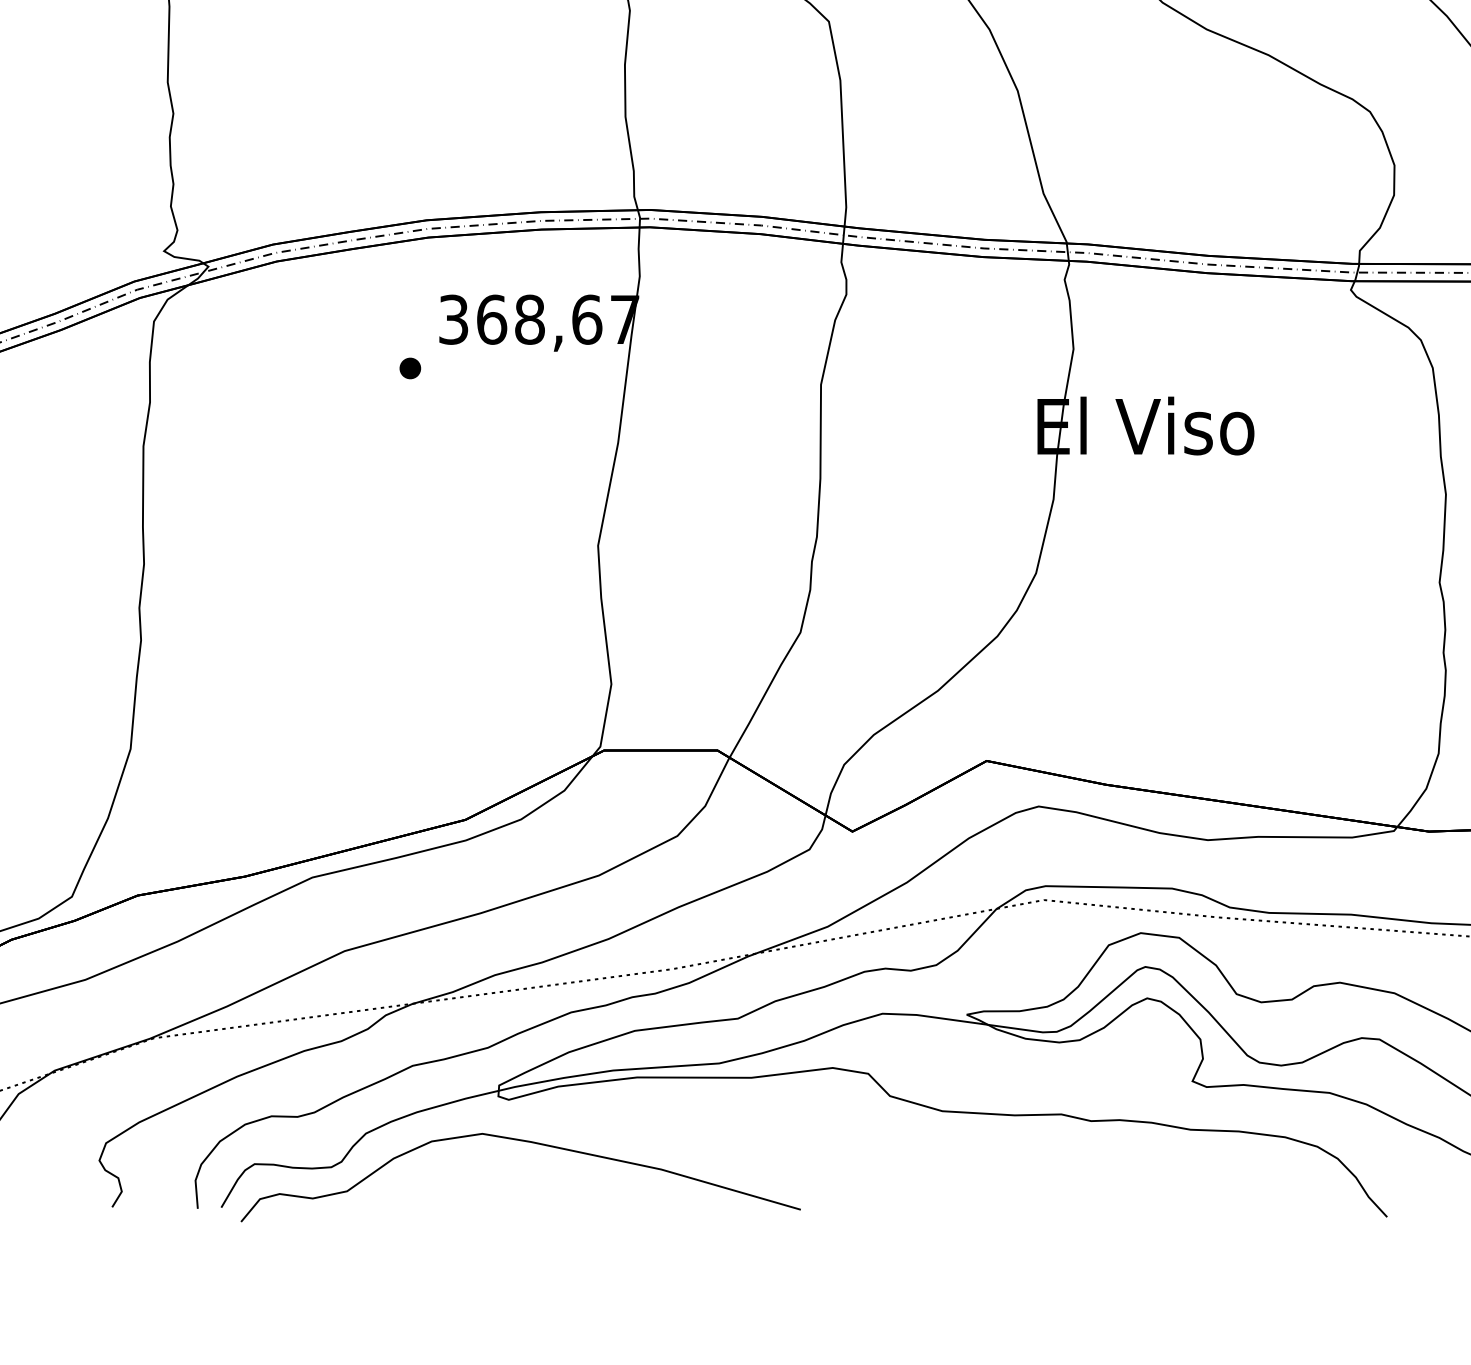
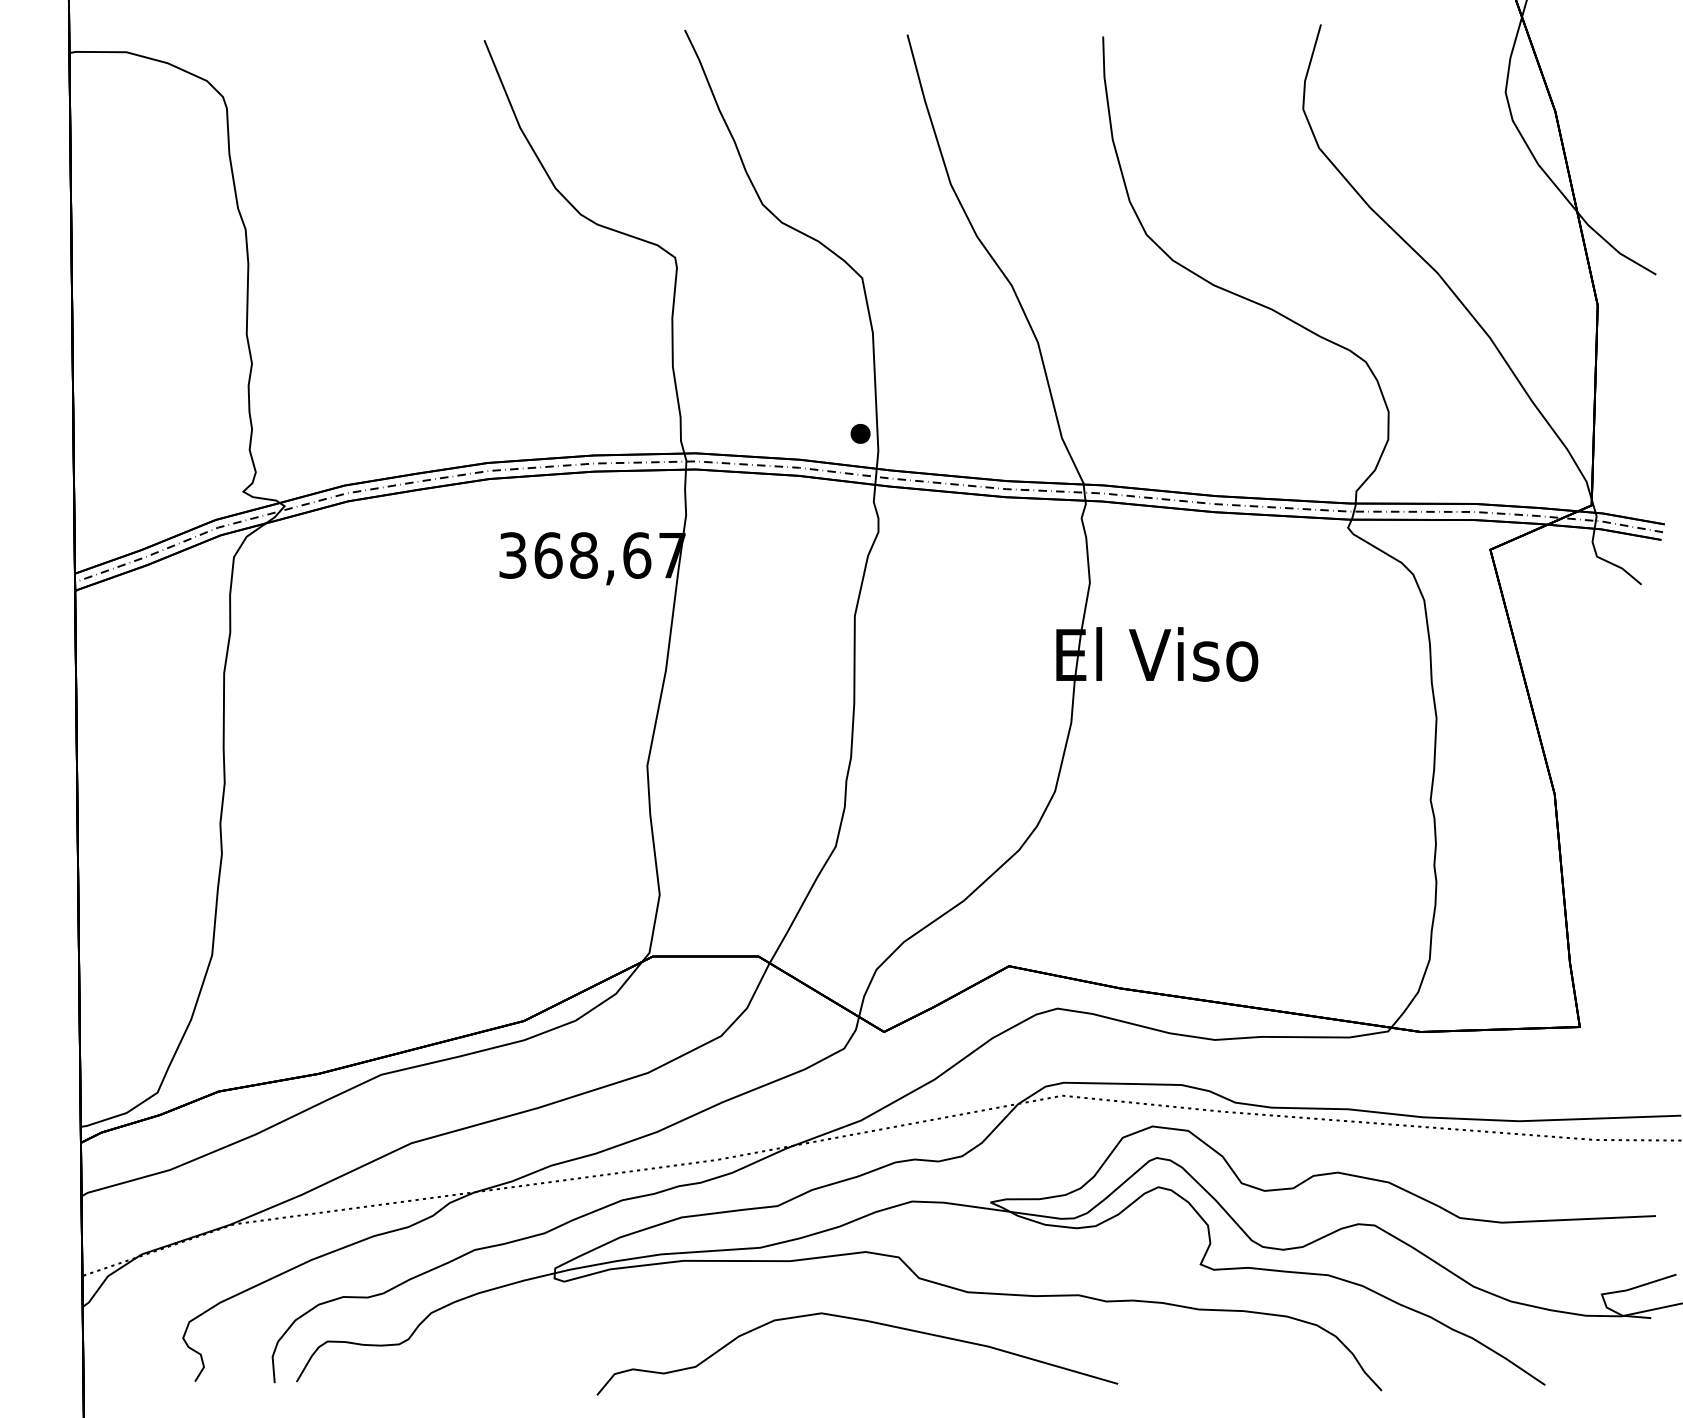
part: (410, 368) -> (860, 433), moved
curve: (526, 1142) -> (862, 1321), moved

